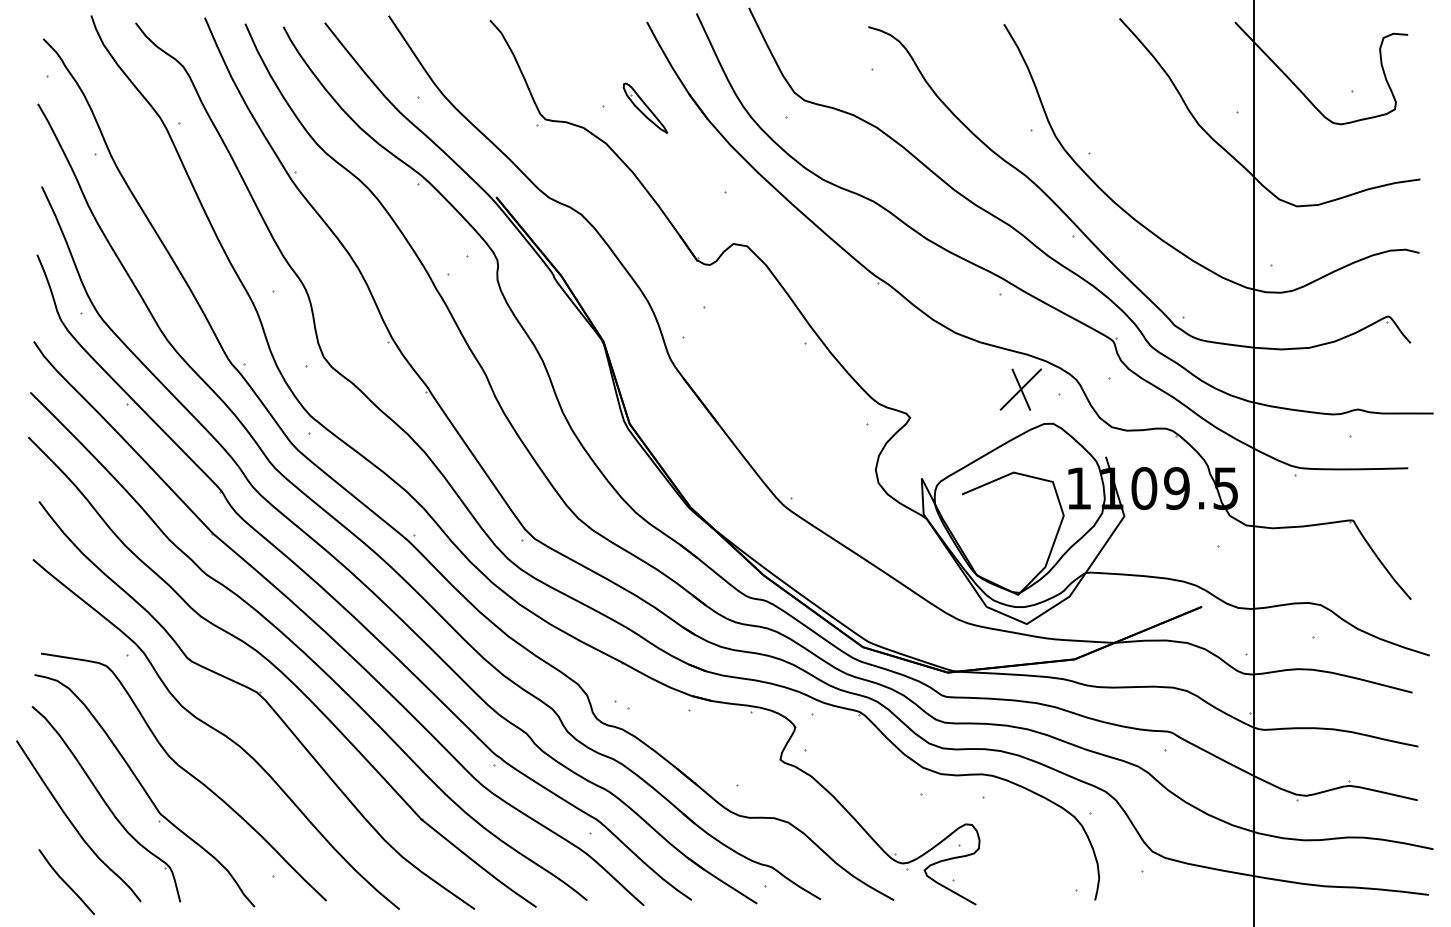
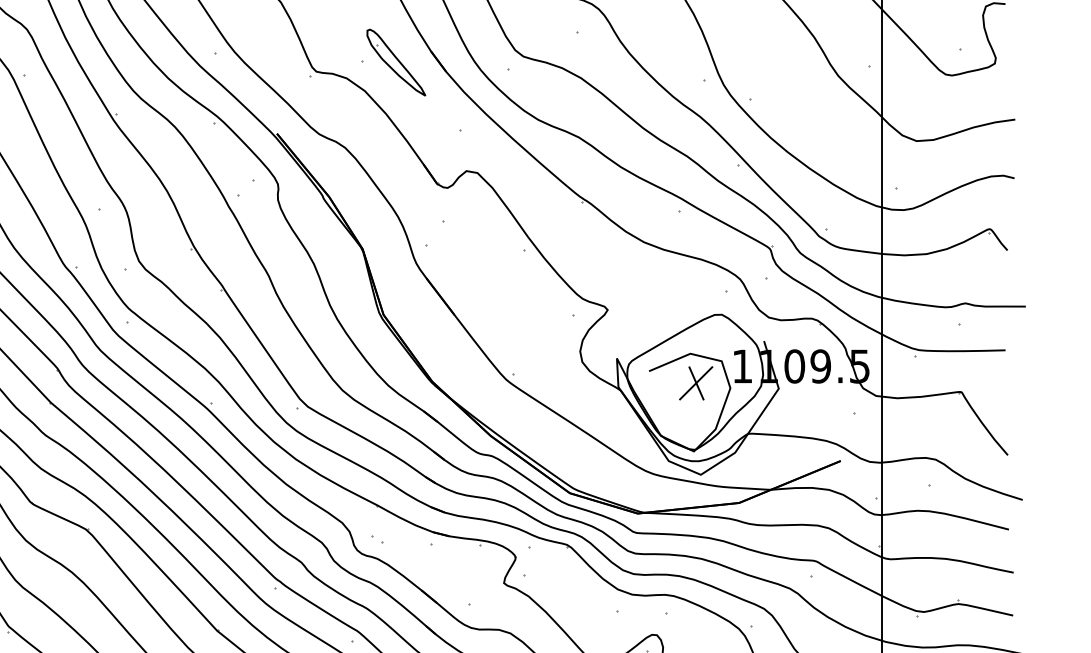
part: (645, 108) -> (396, 62), size x1.67
part: (1020, 389) -> (695, 383), moved

